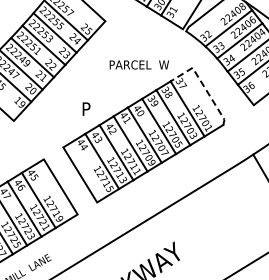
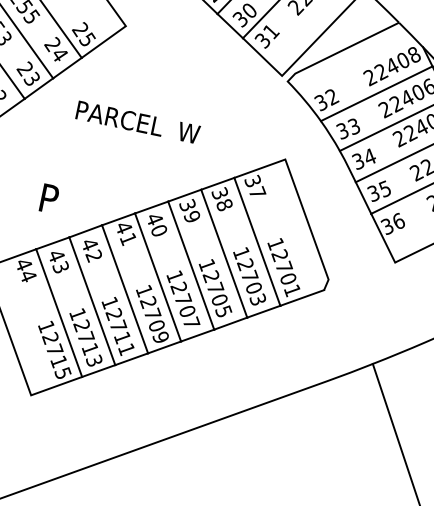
text: (138, 64) -> (136, 121), moved
line: (203, 84) -> (300, 198), dashed -> solid

